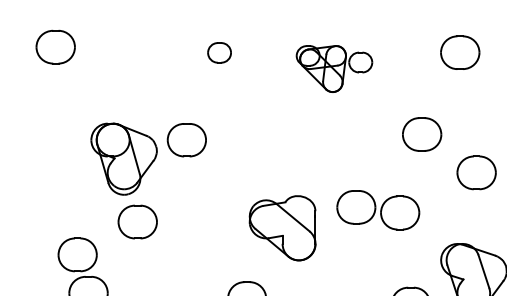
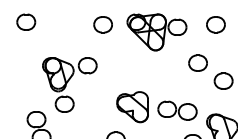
part: (218, 52) -> (102, 24), size x1.67
part: (333, 69) -> (156, 32), size x1.67
part: (378, 209) -> (177, 110), moved

